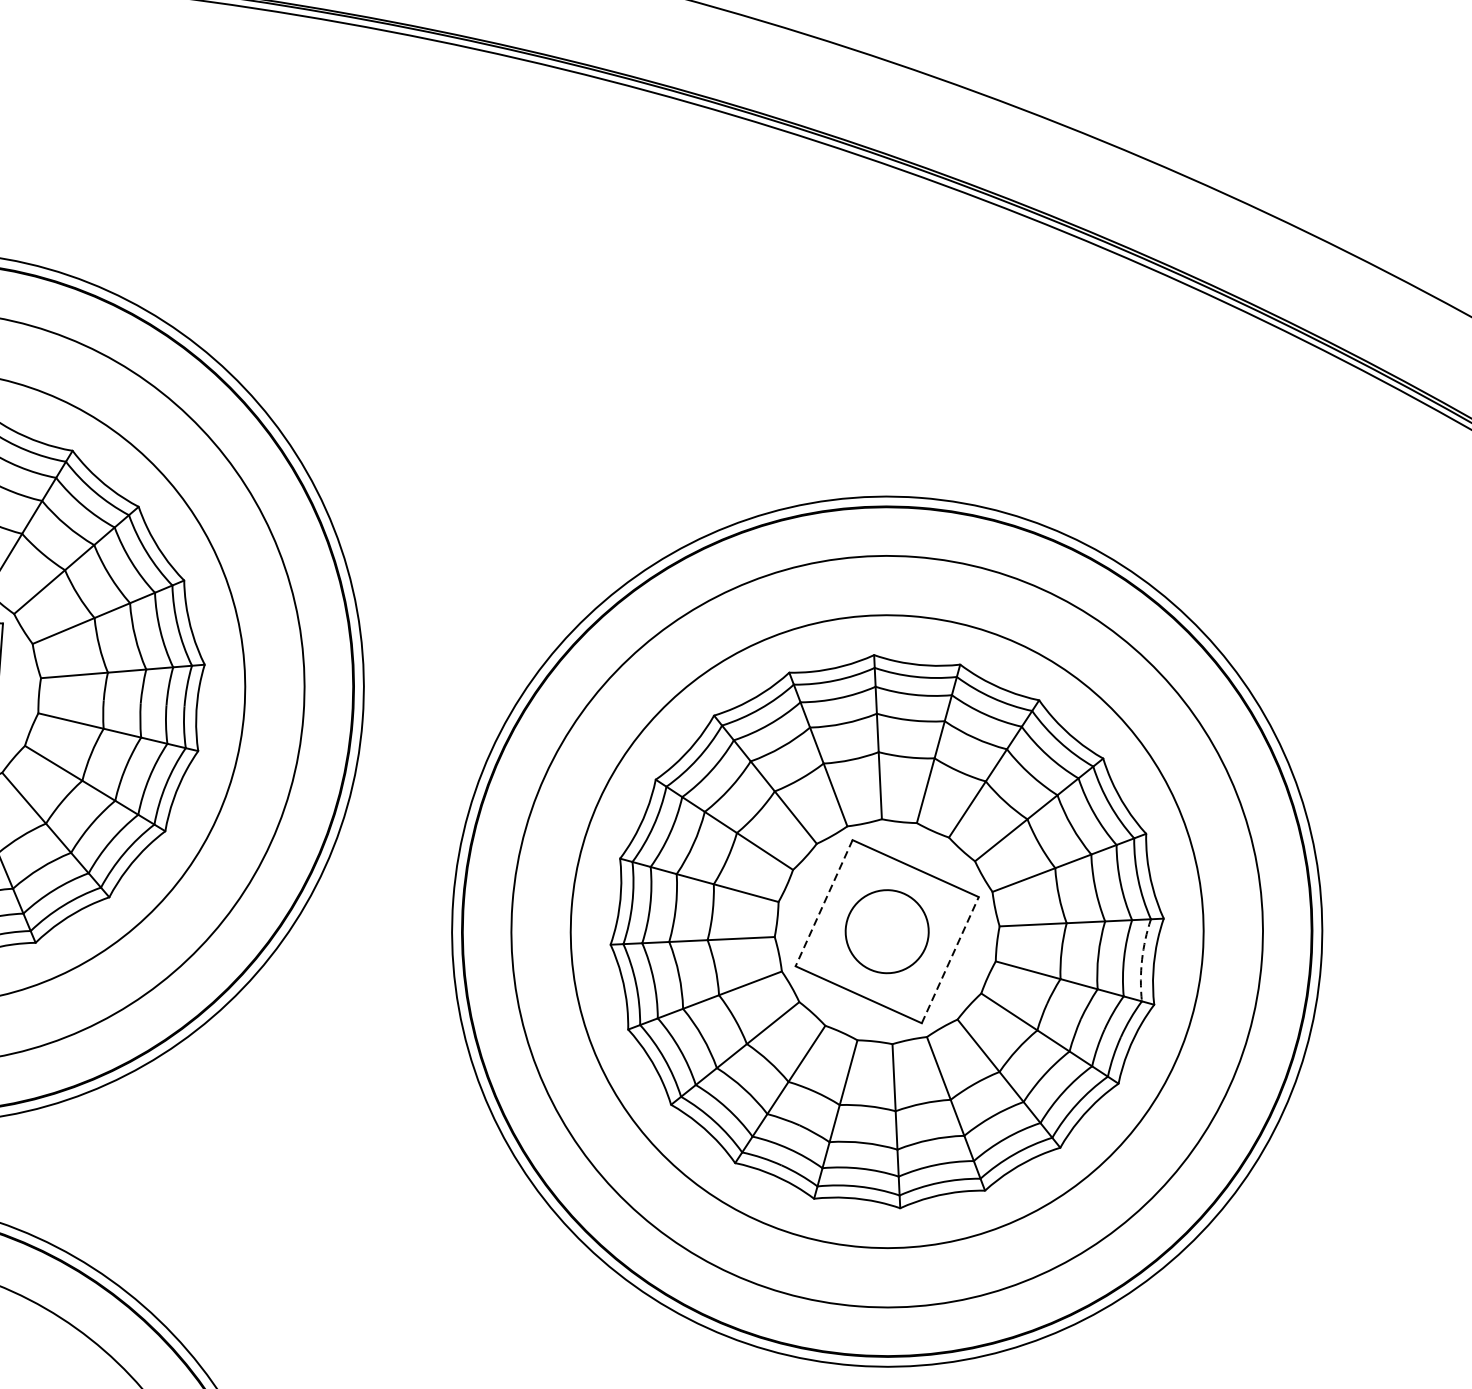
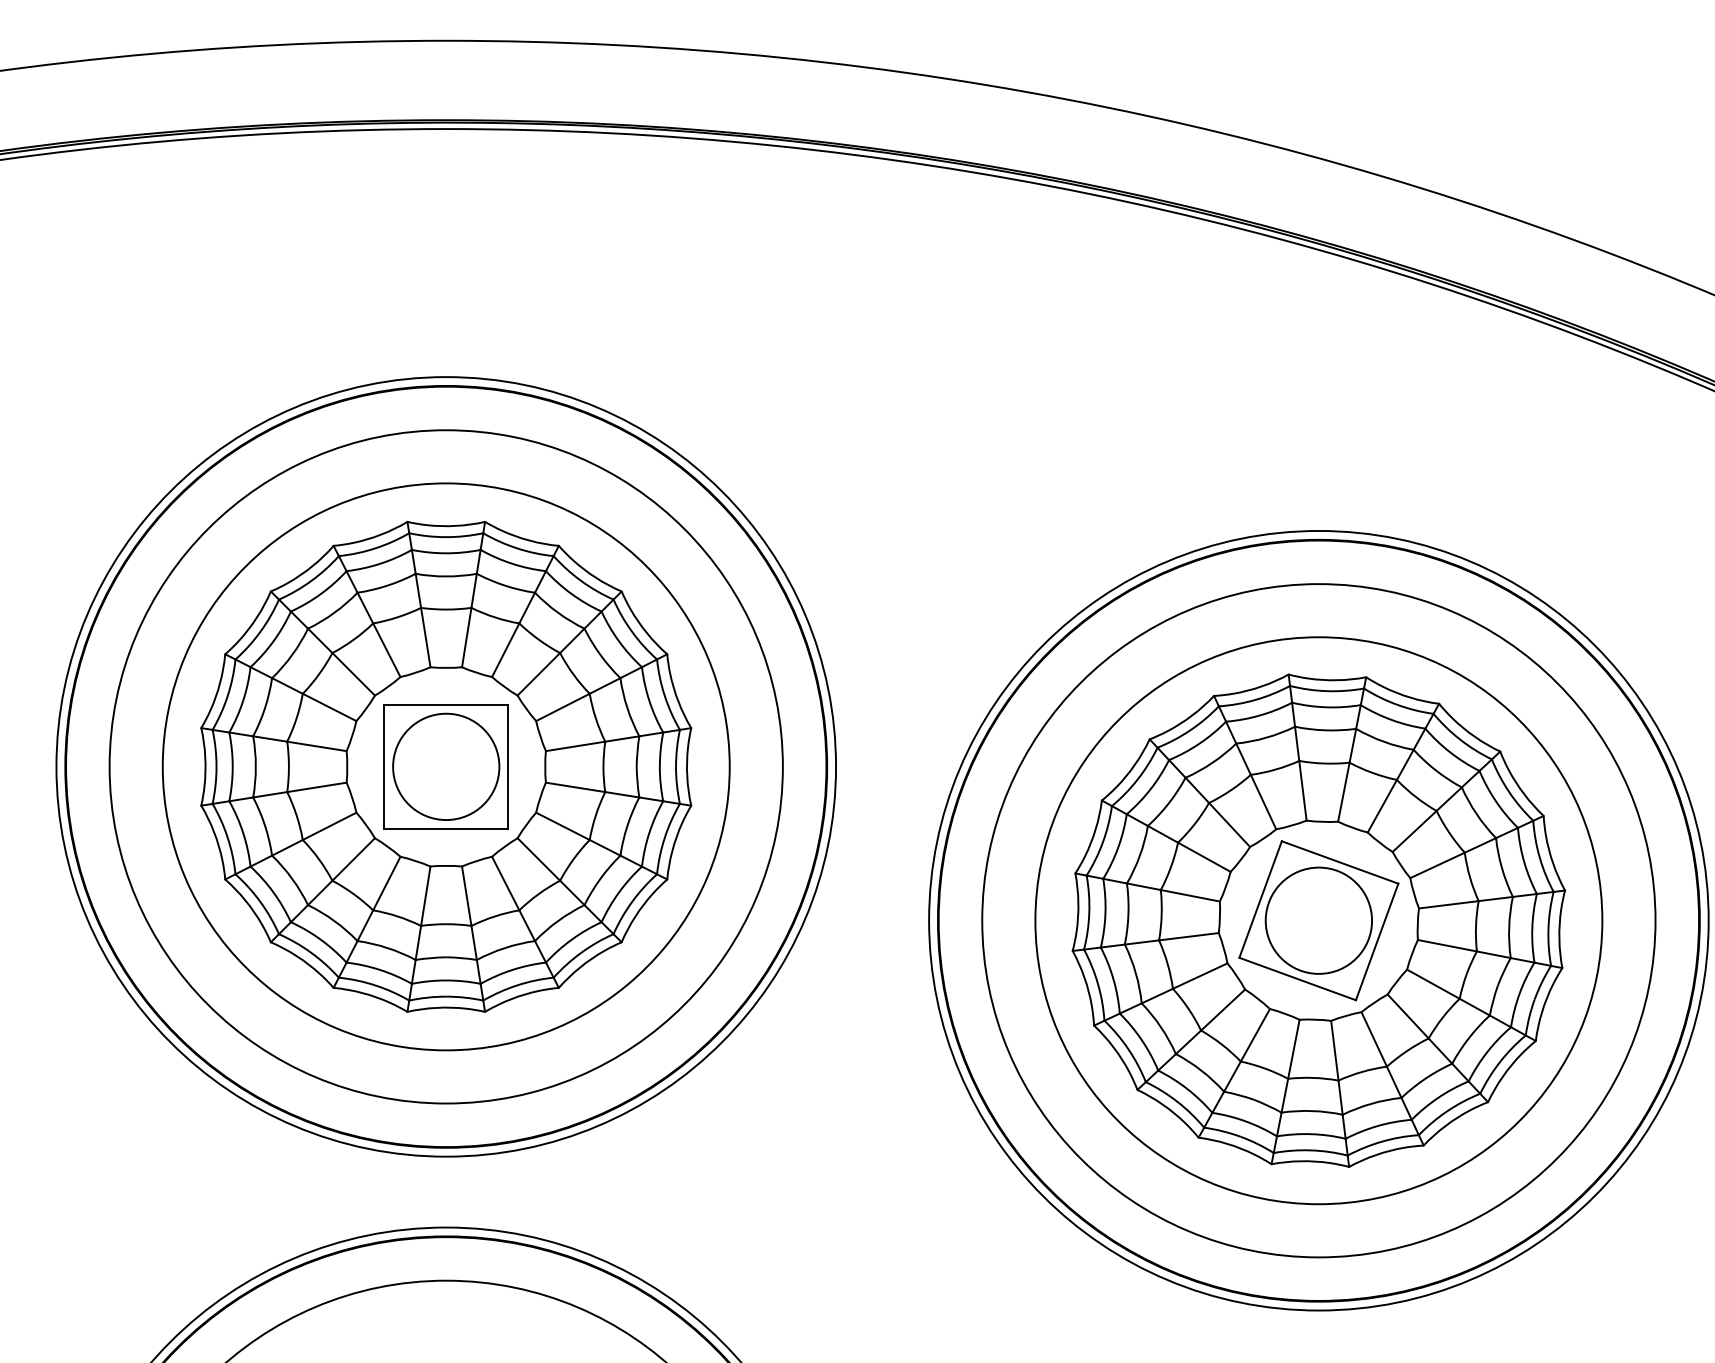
line: (823, 904) -> (1260, 900), dashed -> solid
circle: (886, 931) -> (1318, 920), size x1.43
line: (950, 959) -> (1377, 941), dashed -> solid
arc: (1142, 959) -> (1548, 928), dashed -> solid

